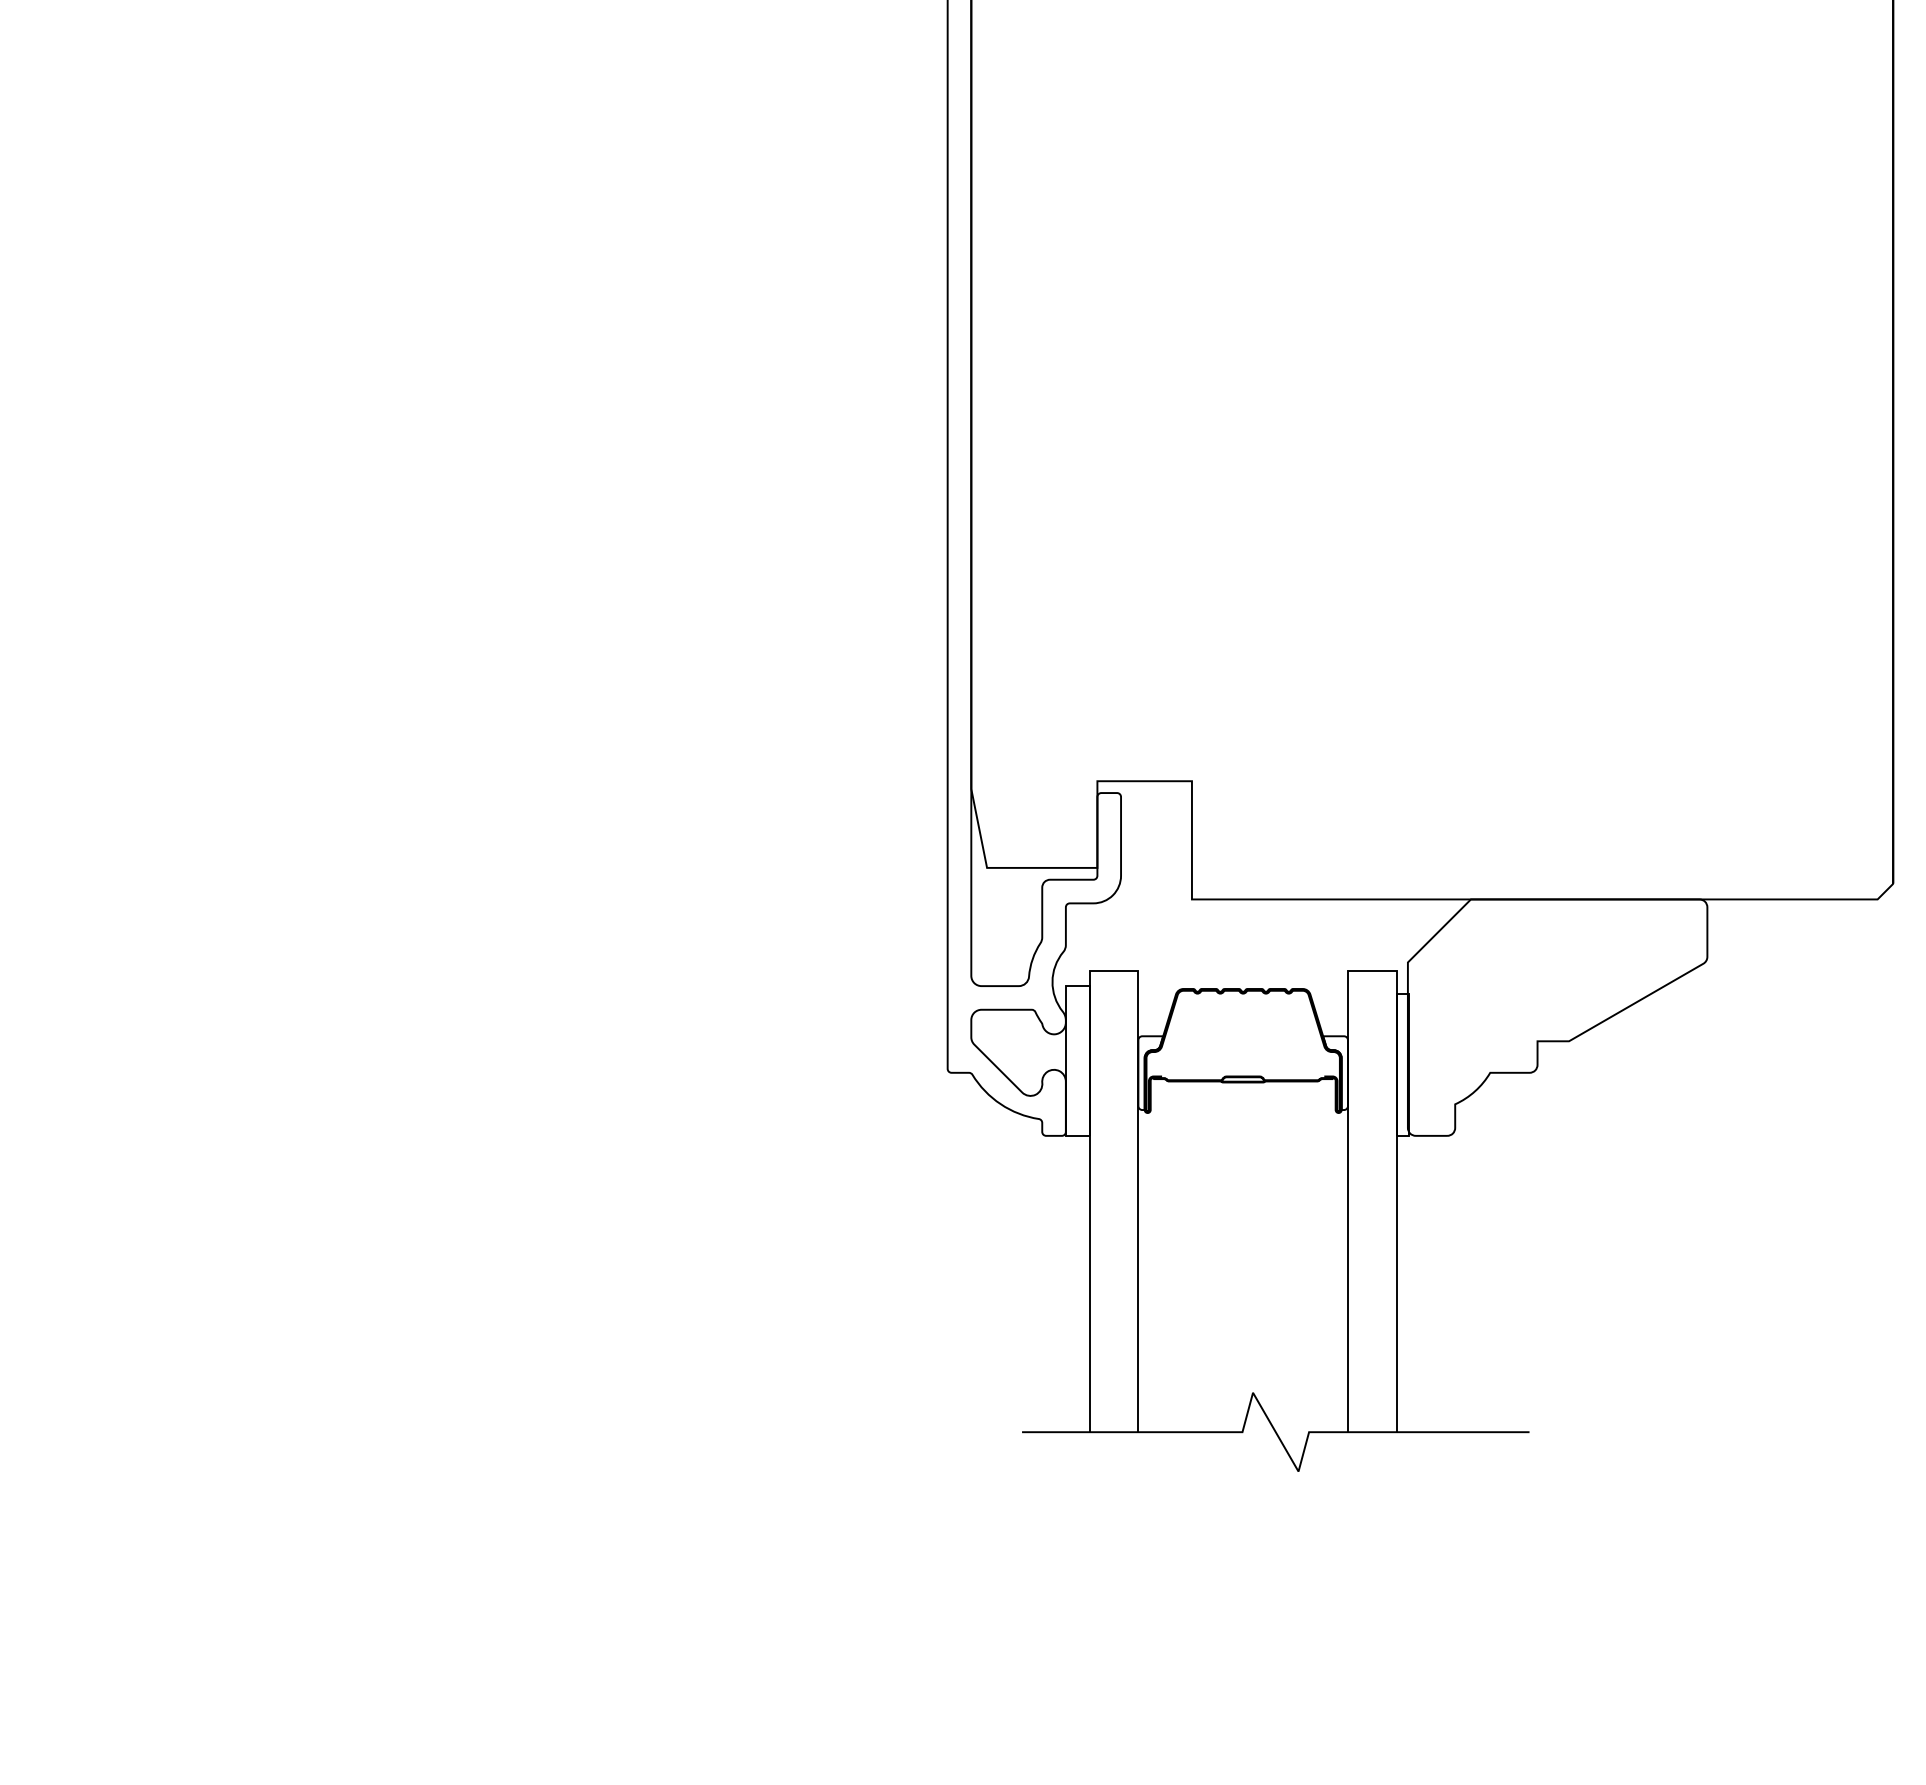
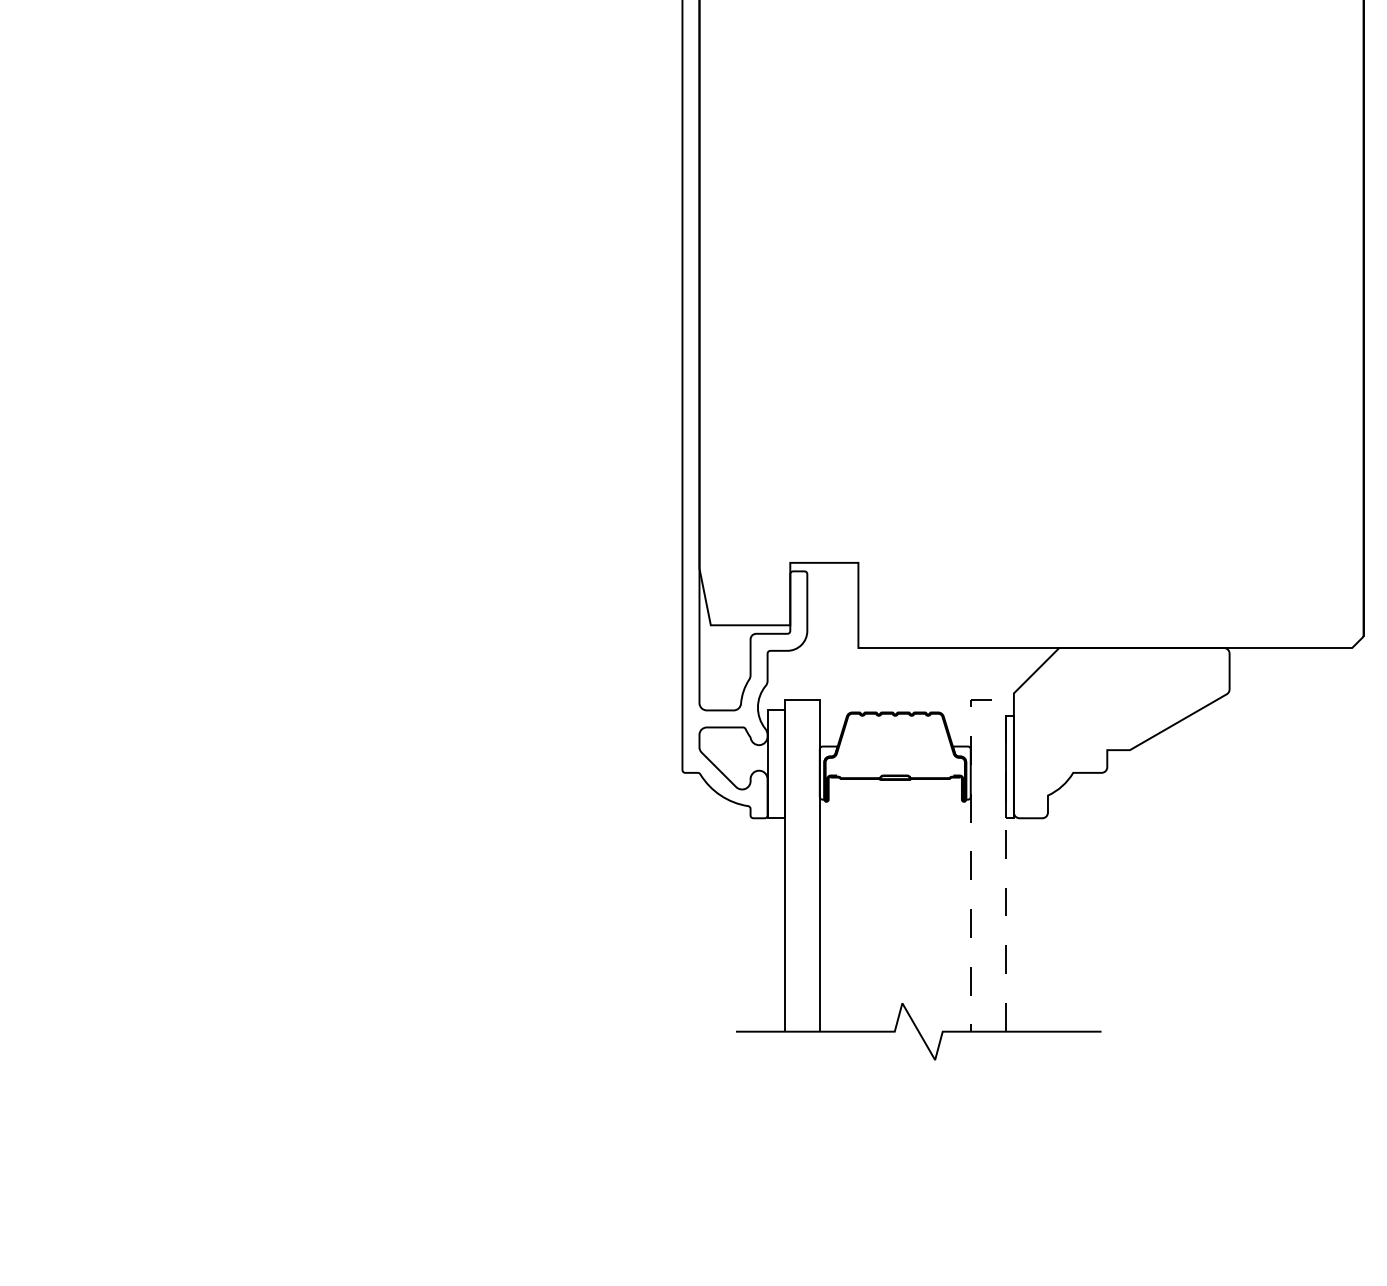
line: (1371, 971) -> (987, 699), solid -> dashed

